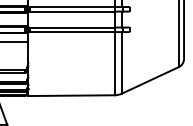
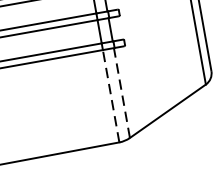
line: (122, 62) -> (122, 92), solid -> dashed
line: (114, 63) -> (111, 95), solid -> dashed

